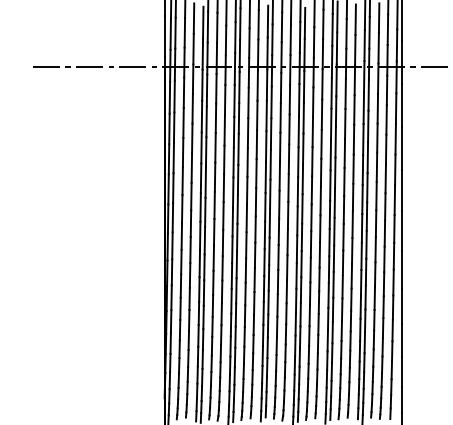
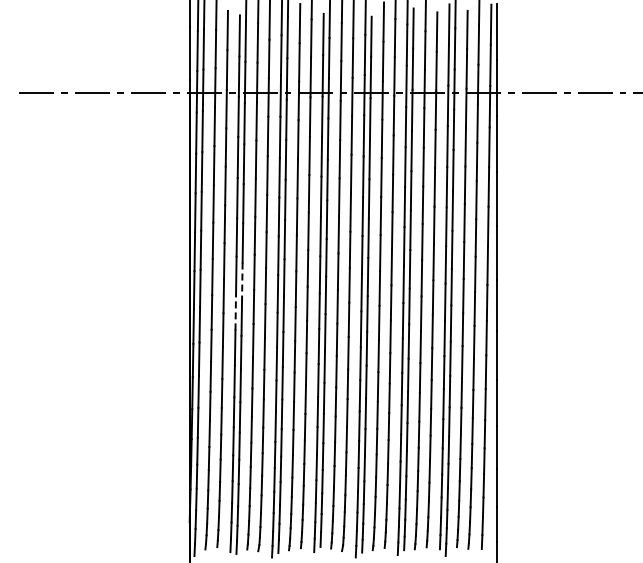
line: (205, 212) -> (242, 281), solid -> dashed
line: (200, 235) -> (235, 311), solid -> dashed

